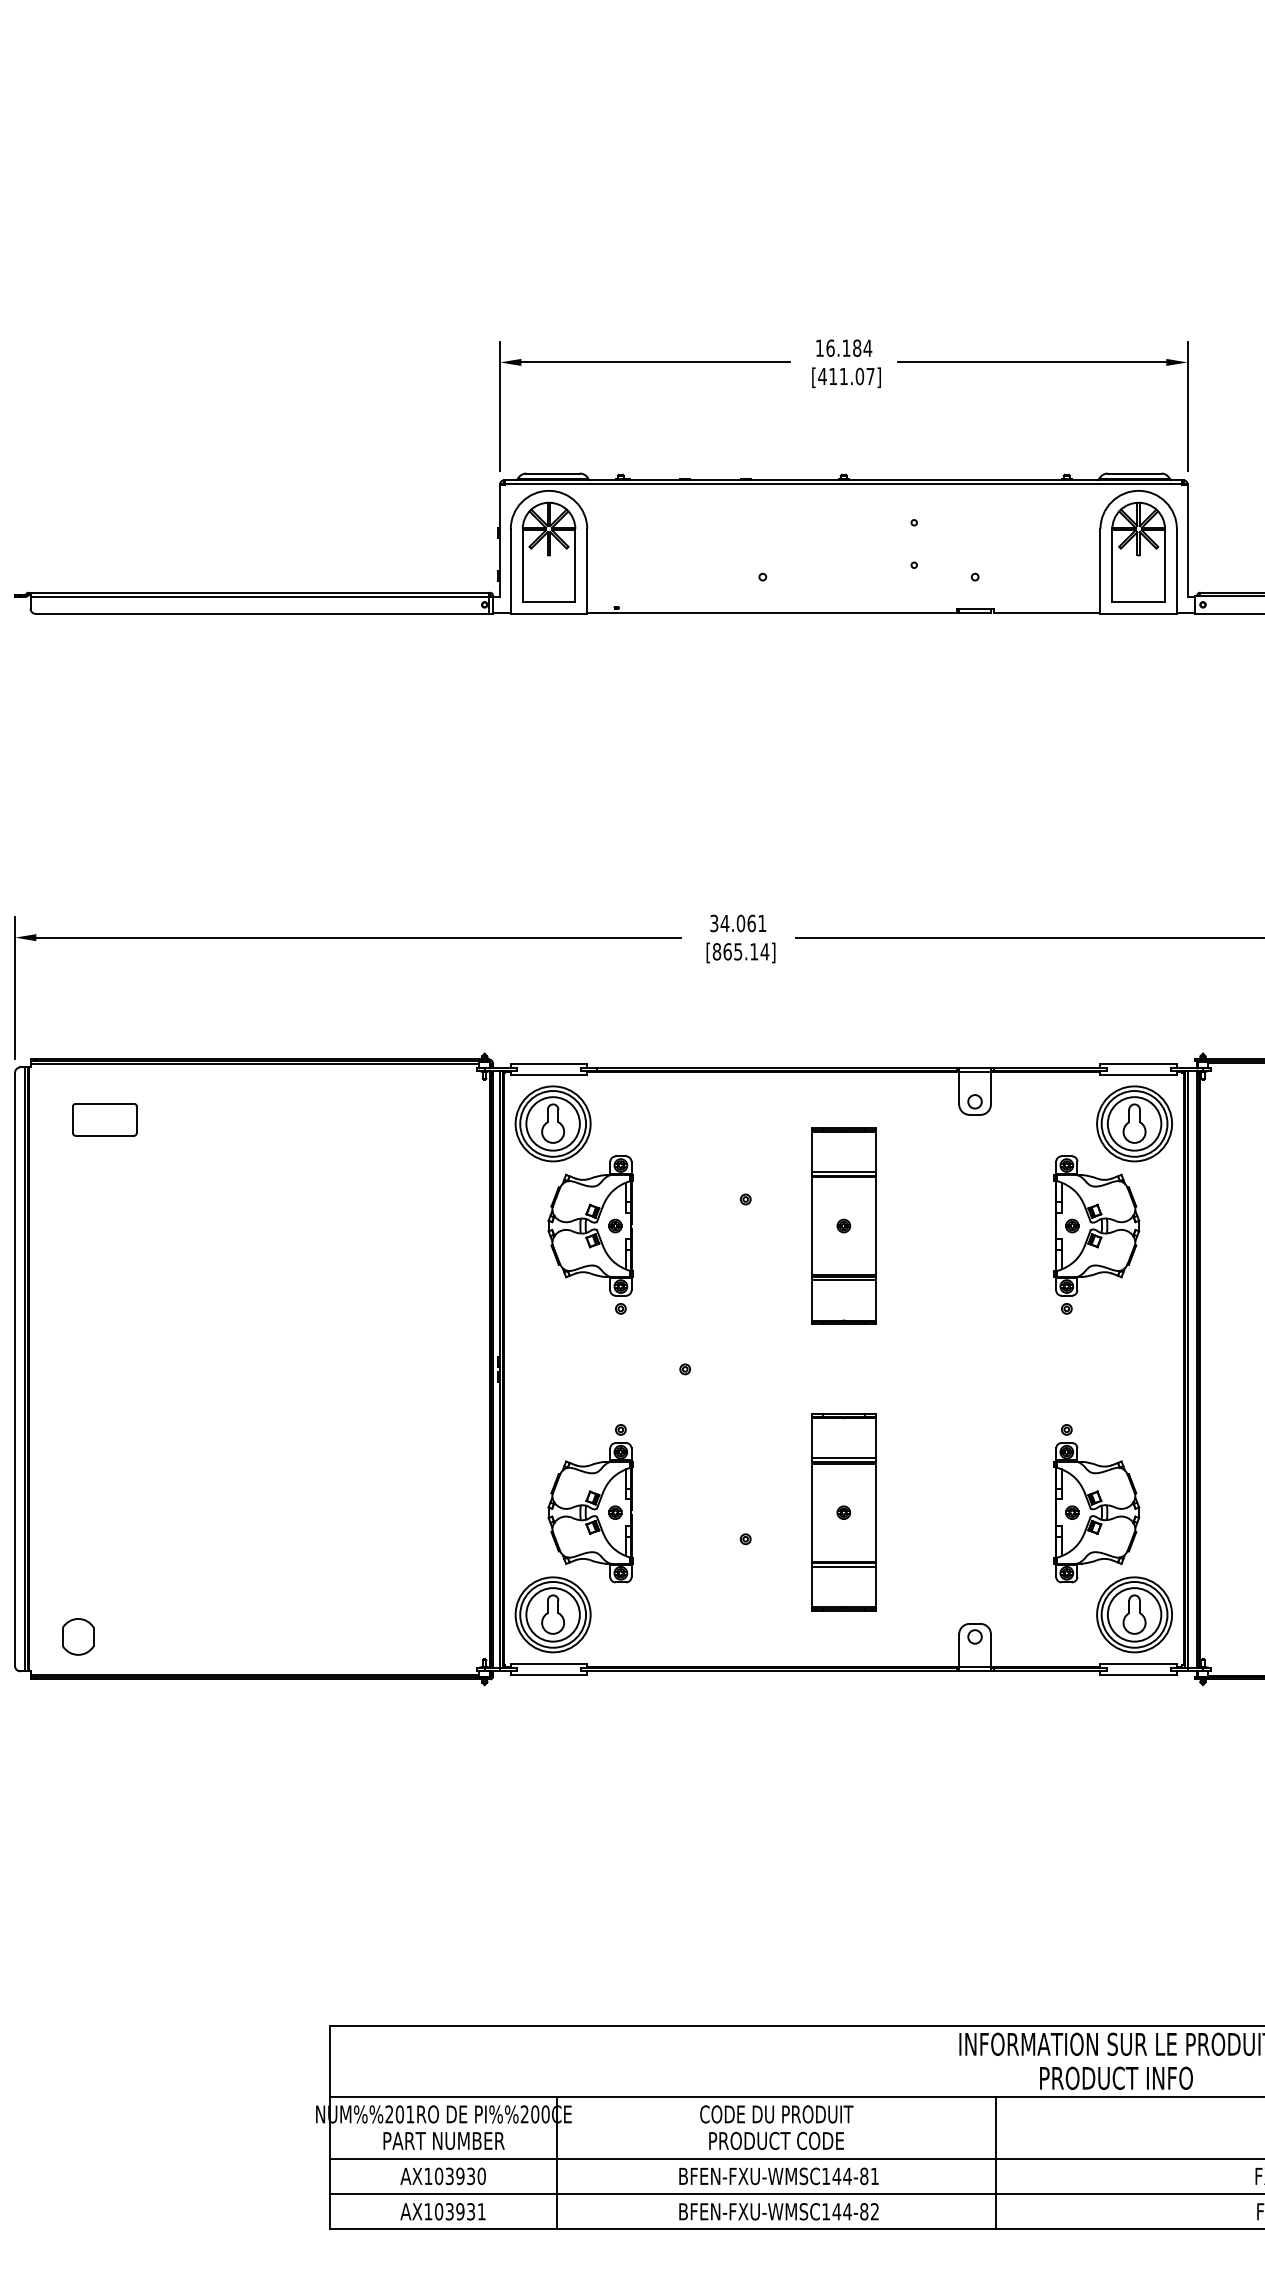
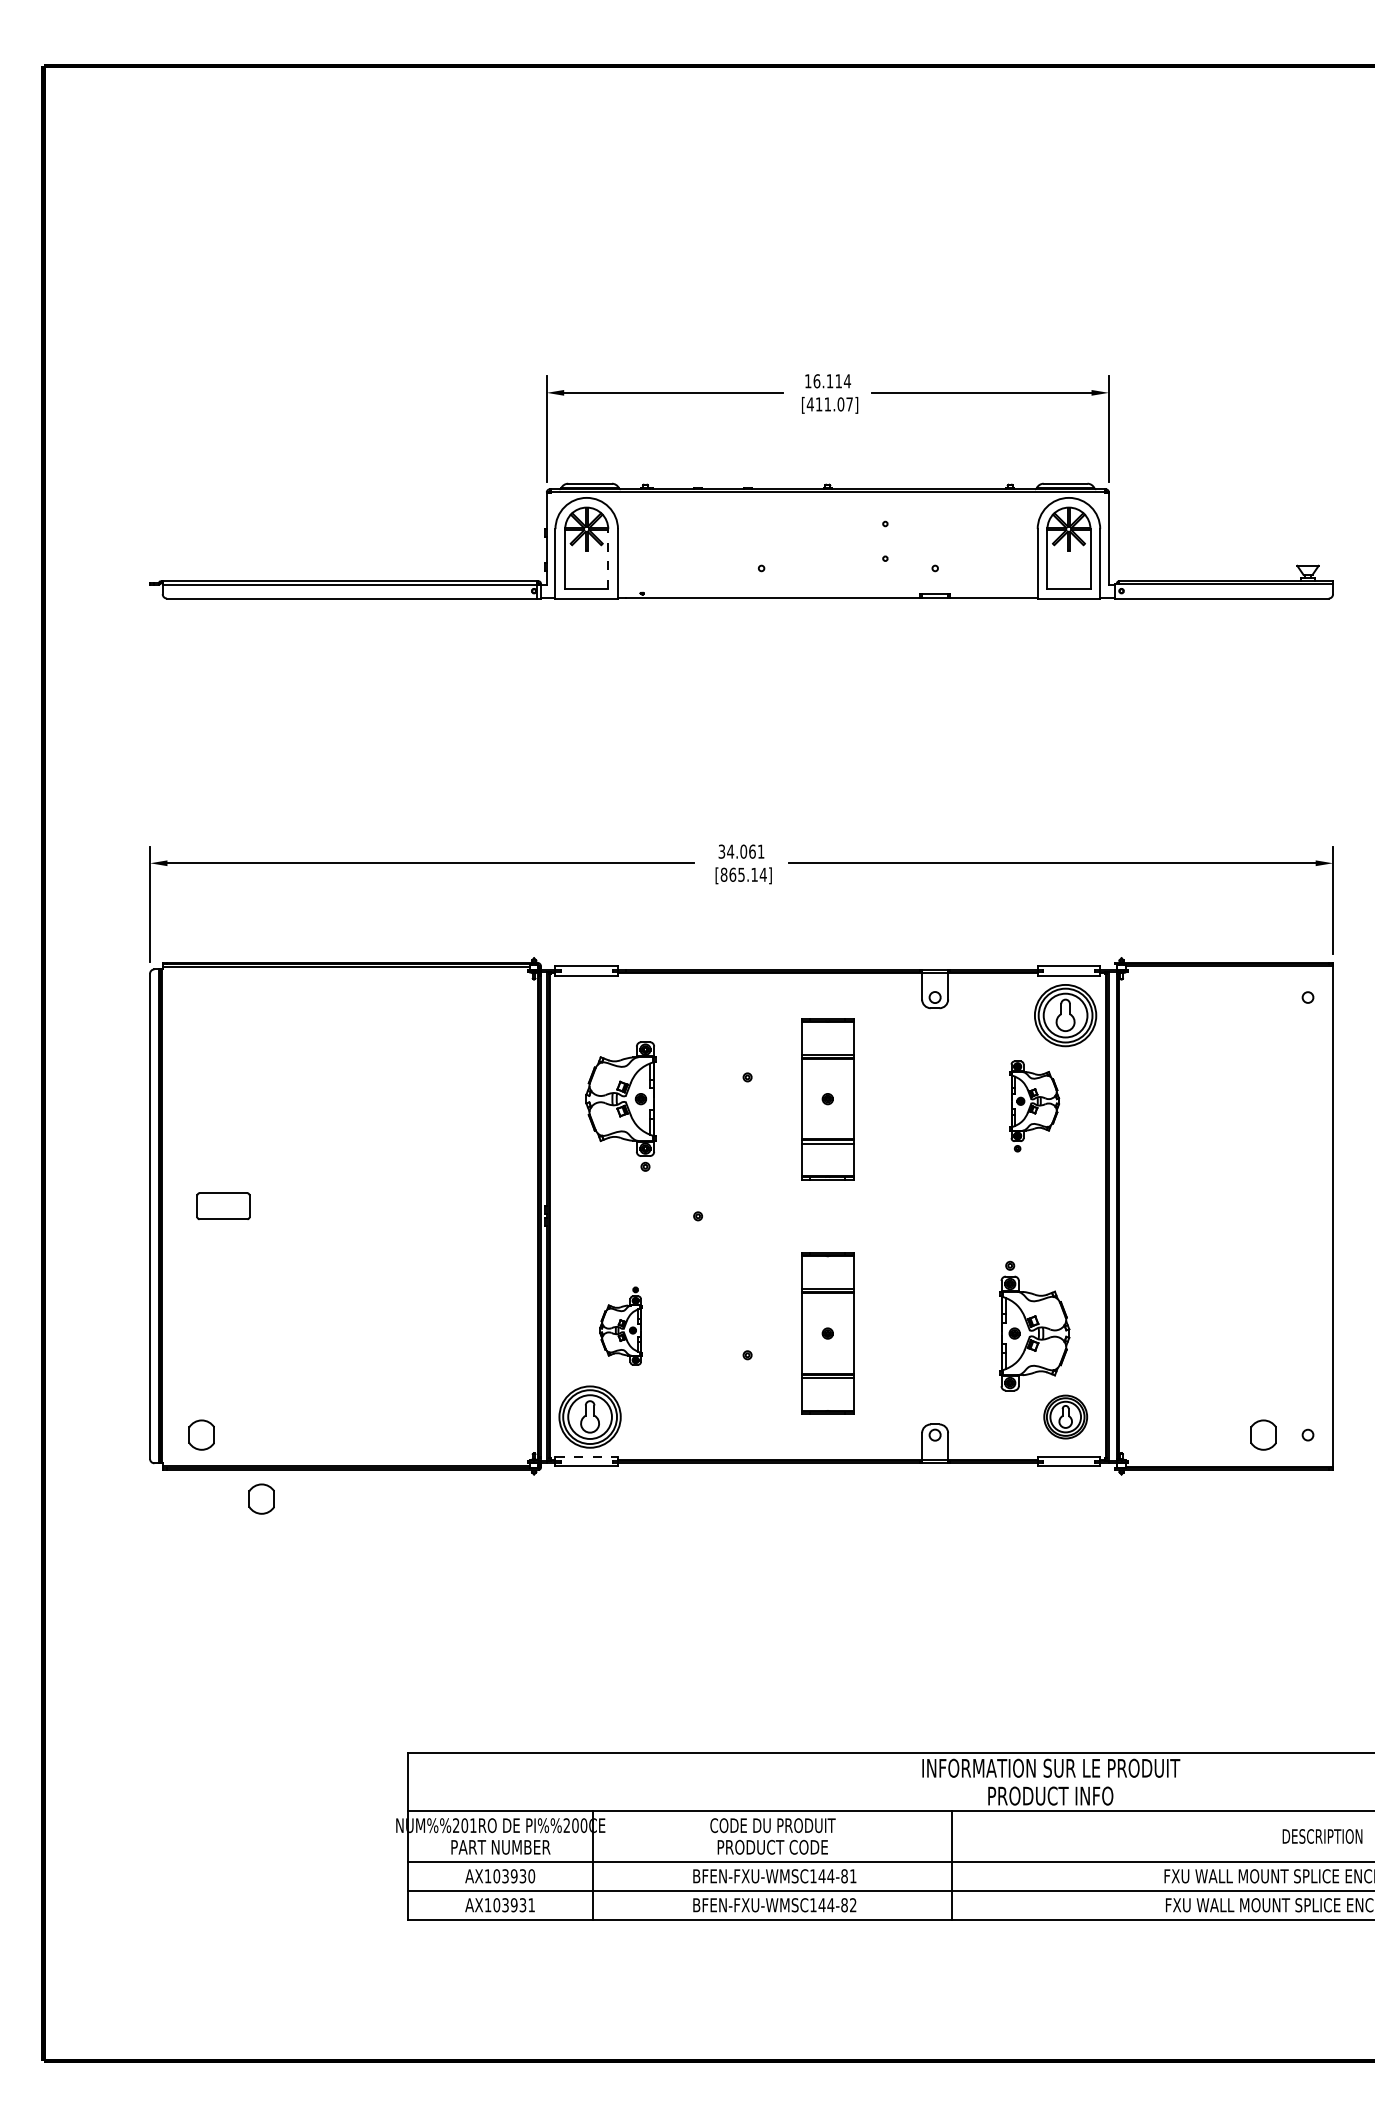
text: (856, 348) -> (838, 381), 16.184 -> 16.114
line: (575, 566) -> (608, 559), solid -> dashed
part: (104, 1118) -> (223, 1205), moved
part: (552, 1123) -> (589, 1015), removed
part: (1096, 1235) -> (1034, 1106), size x0.7
part: (590, 1502) -> (620, 1325), size x0.6
part: (1134, 1614) -> (1065, 1416), size x0.7
line: (549, 1663) -> (587, 1456), solid -> dashed
part: (151, 1714) -> (261, 1498), added

